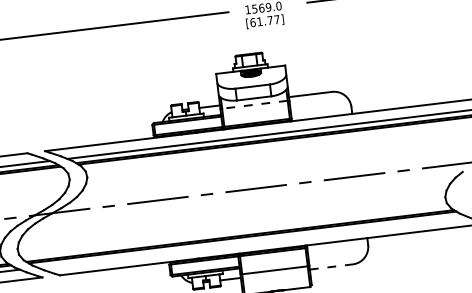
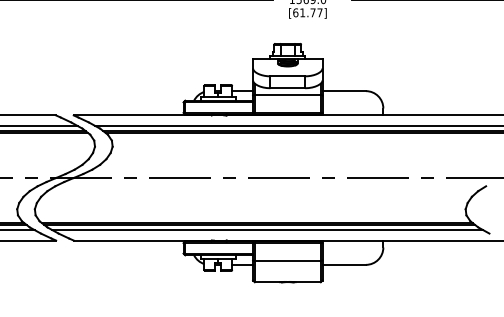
line: (254, 104) -> (287, 94), dashed -> solid
line: (251, 242) -> (267, 230), added
line: (331, 266) -> (344, 264), dashed -> solid

